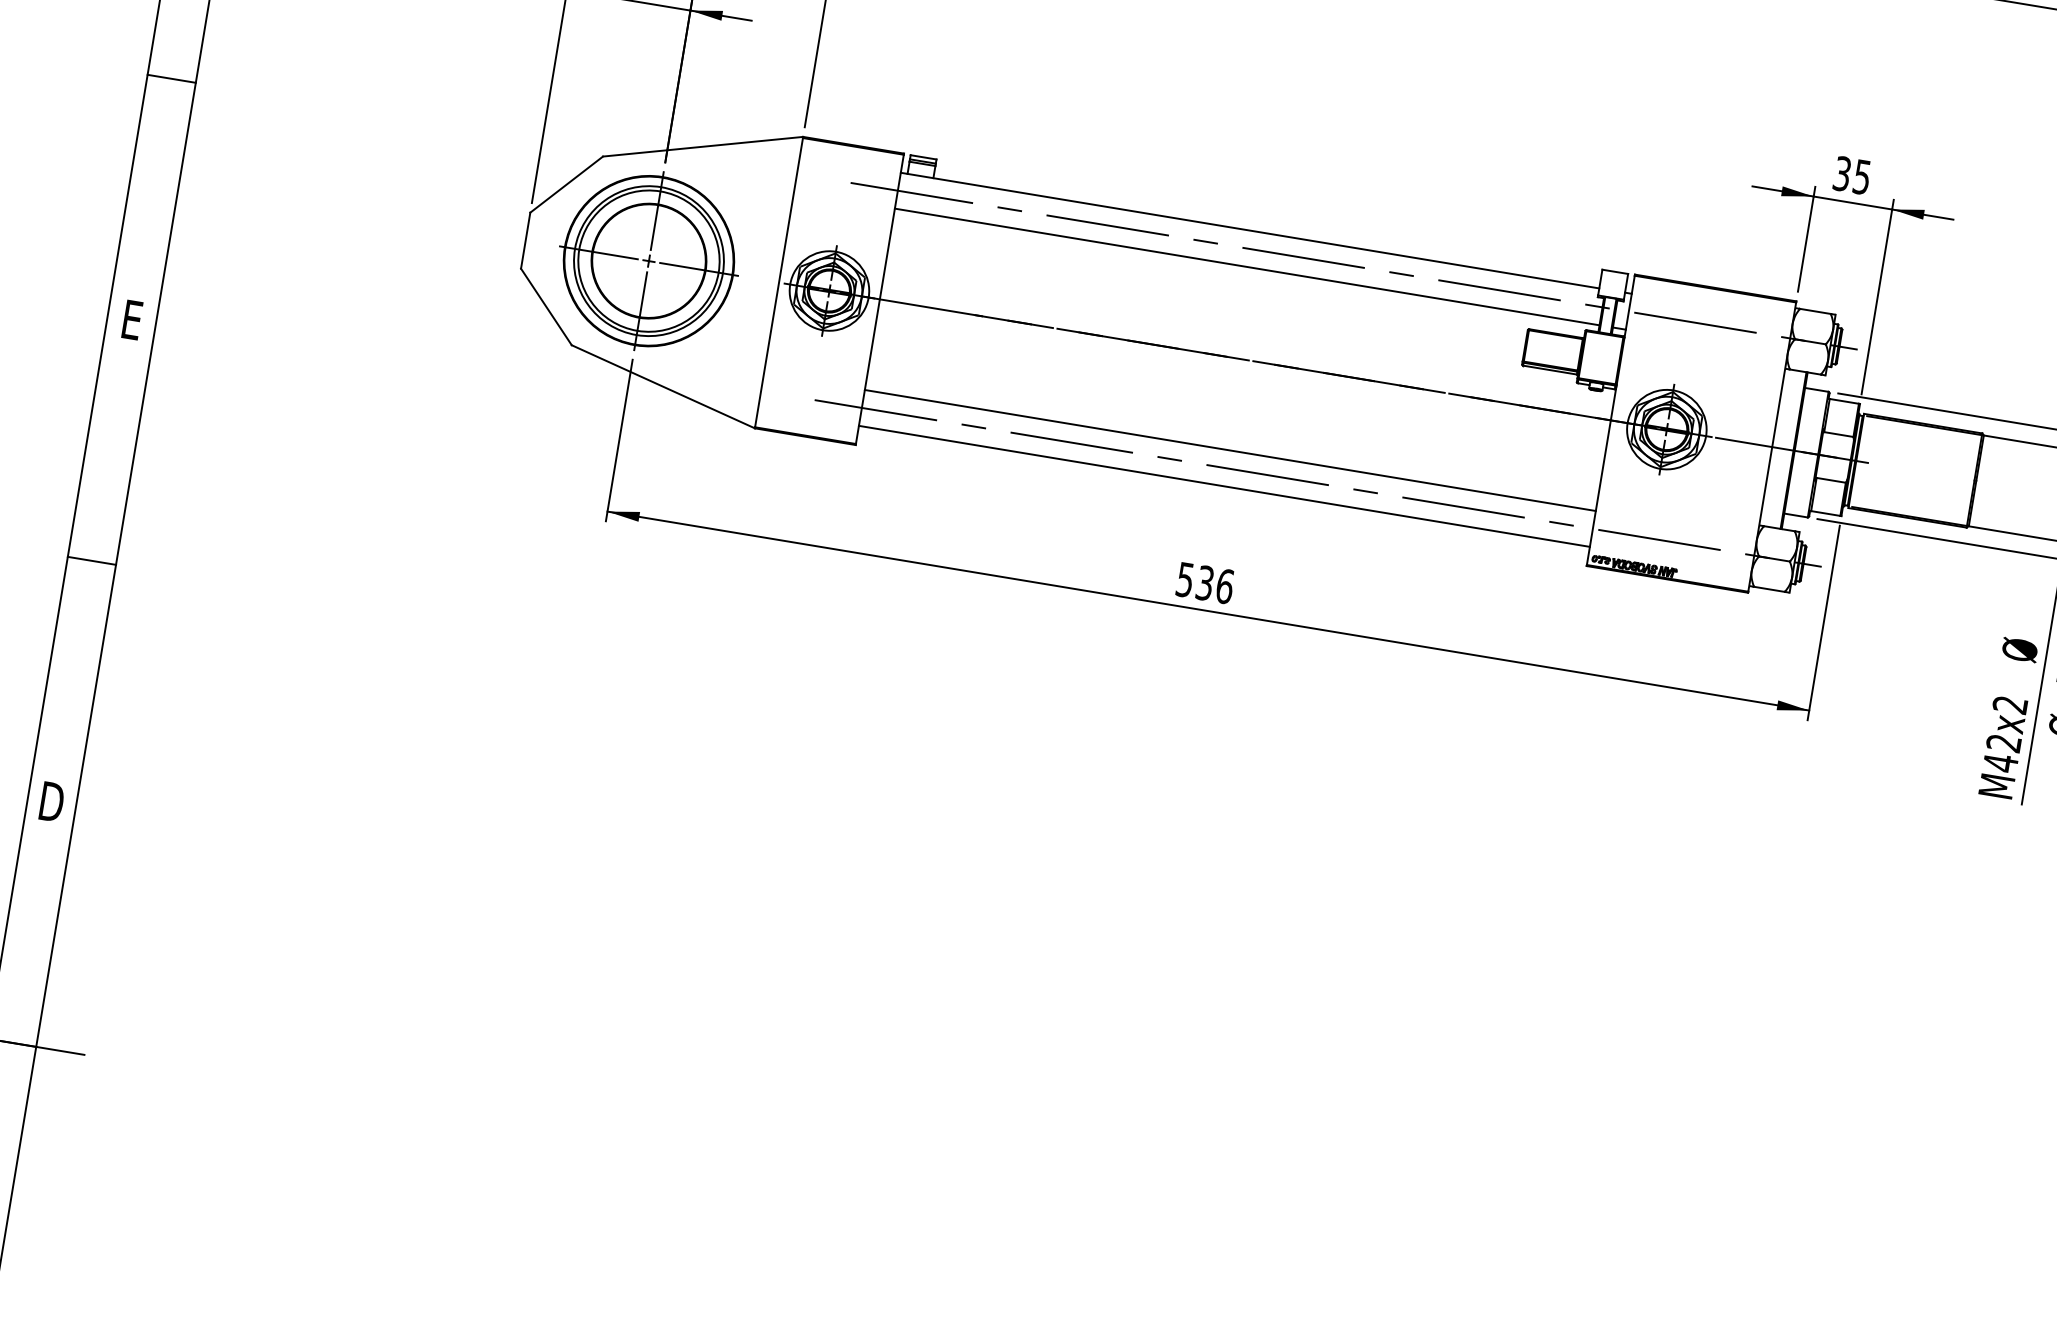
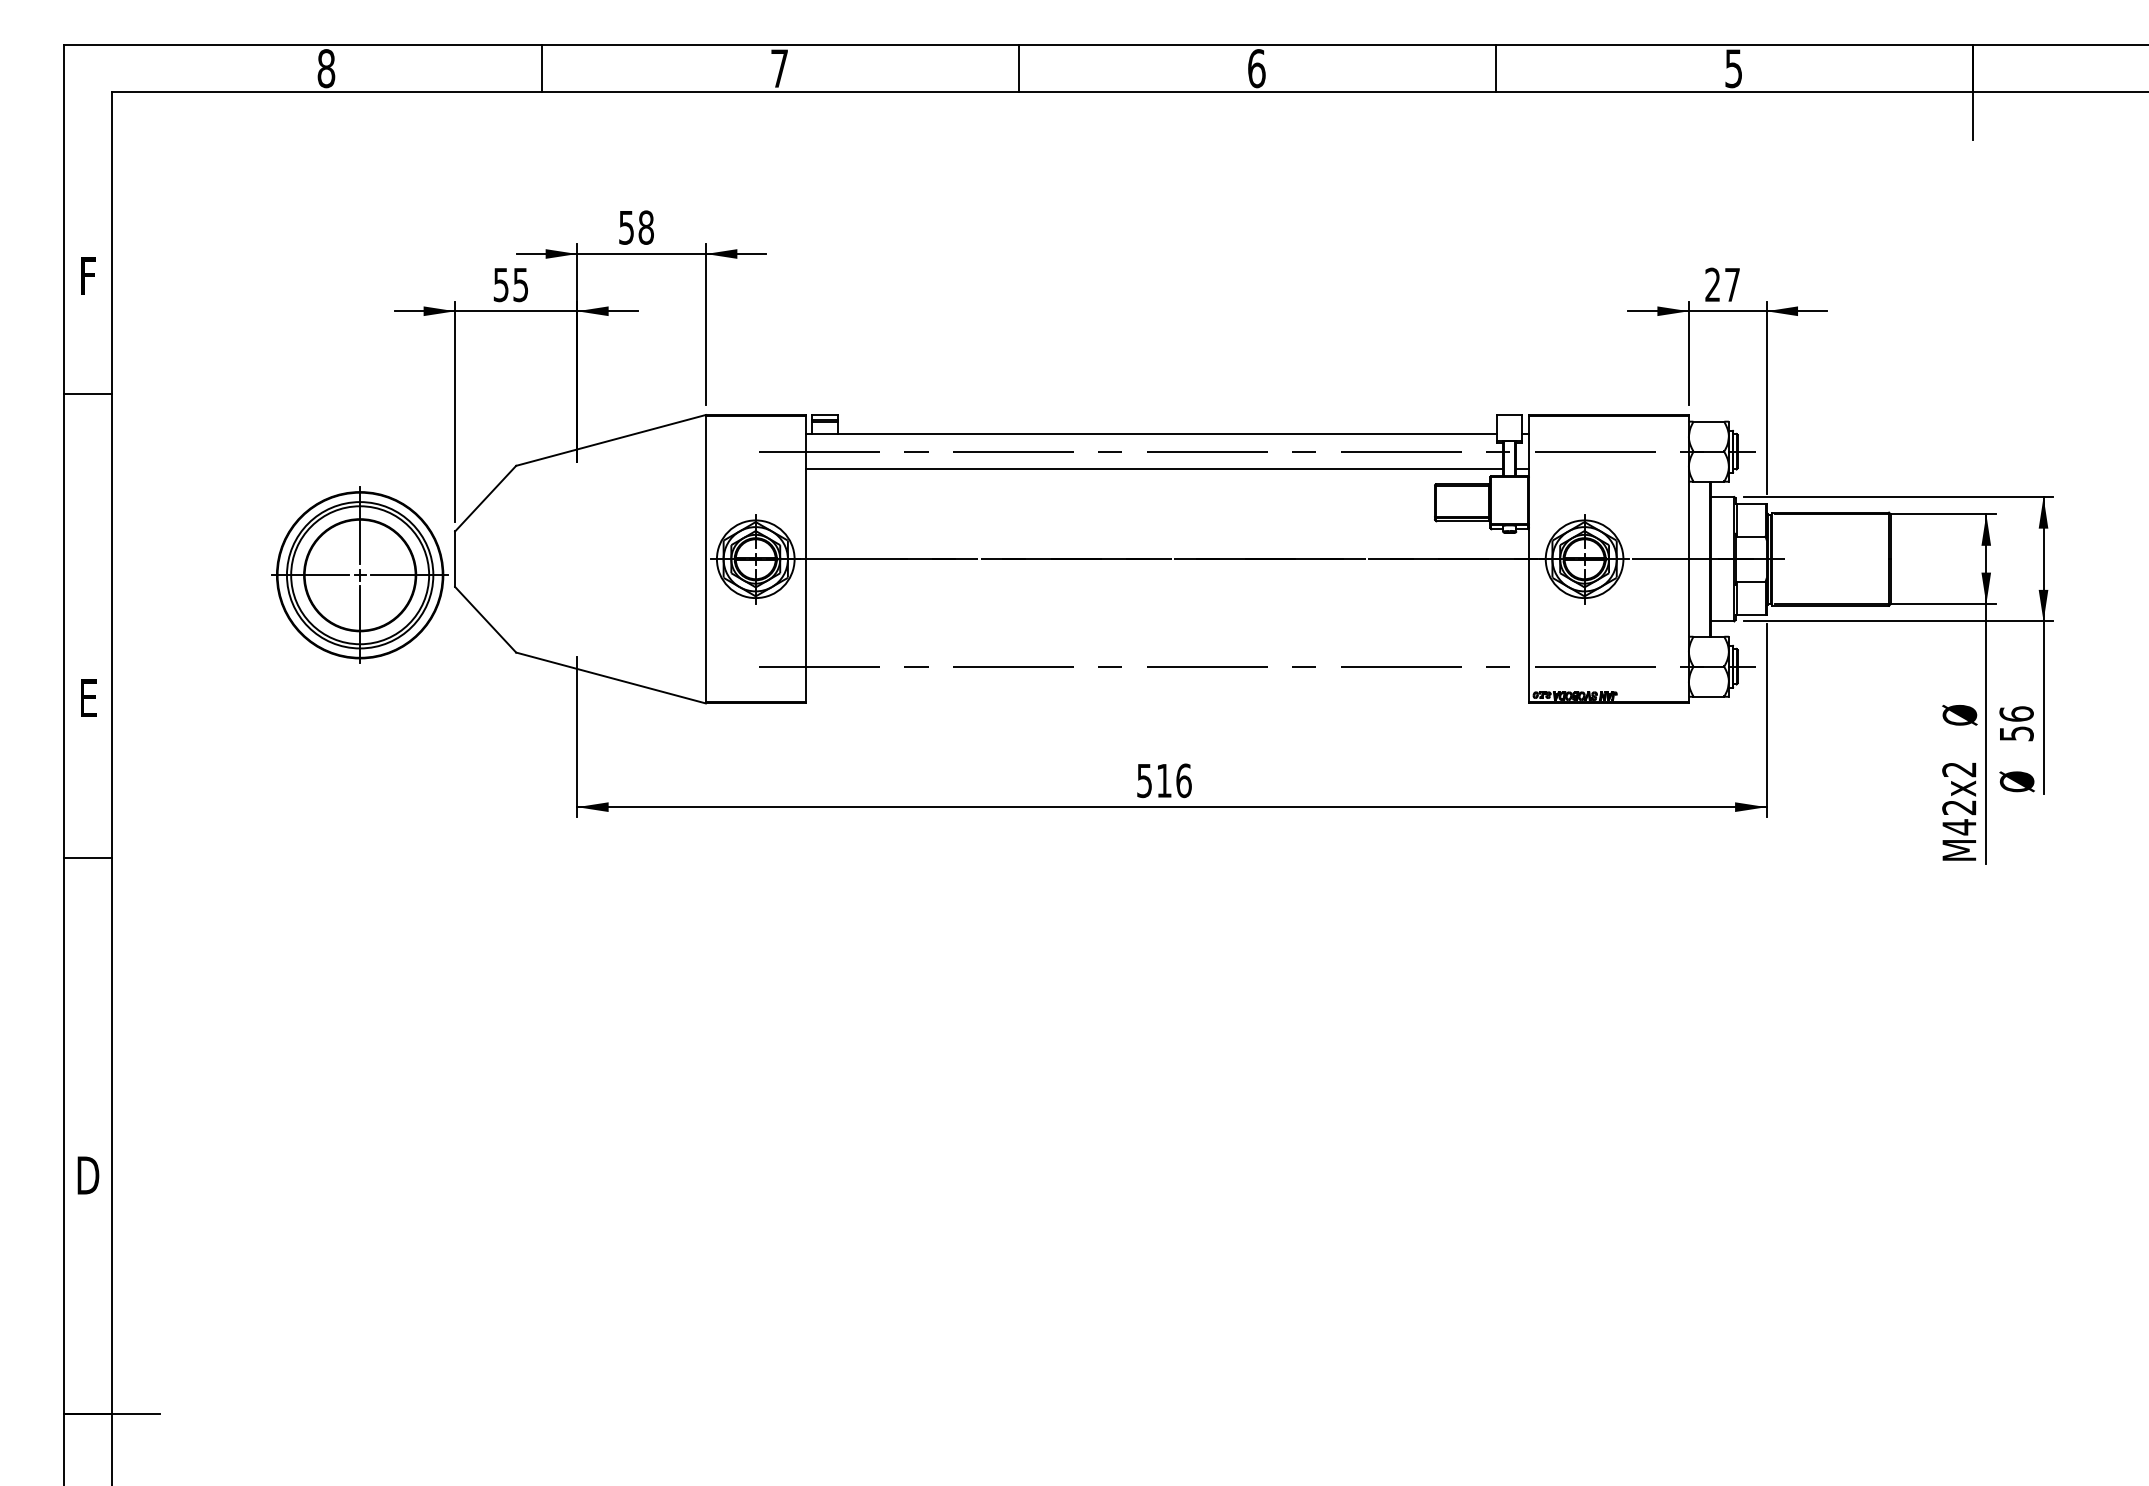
line: (171, 78) -> (88, 393), moved
text: (1851, 176) -> (1722, 285), 35 -> 27
part: (648, 260) -> (359, 574), moved
line: (1230, 450) -> (1167, 648), removed
line: (1224, 486) -> (1167, 684), removed
line: (92, 560) -> (88, 857), moved
text: (1205, 582) -> (1164, 780), 536 -> 516

